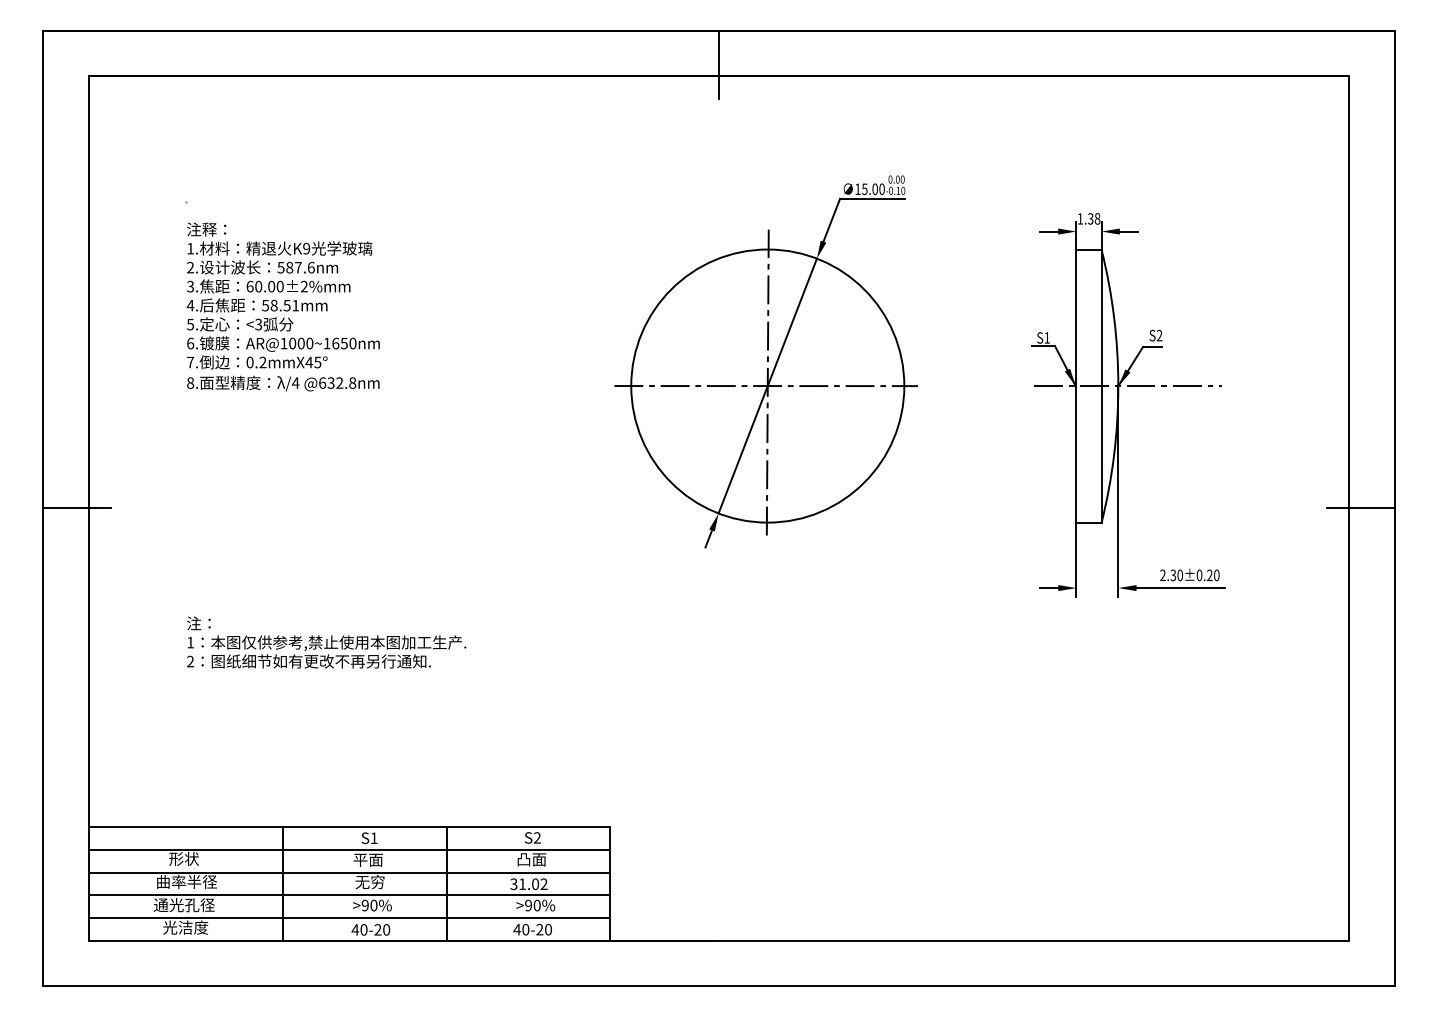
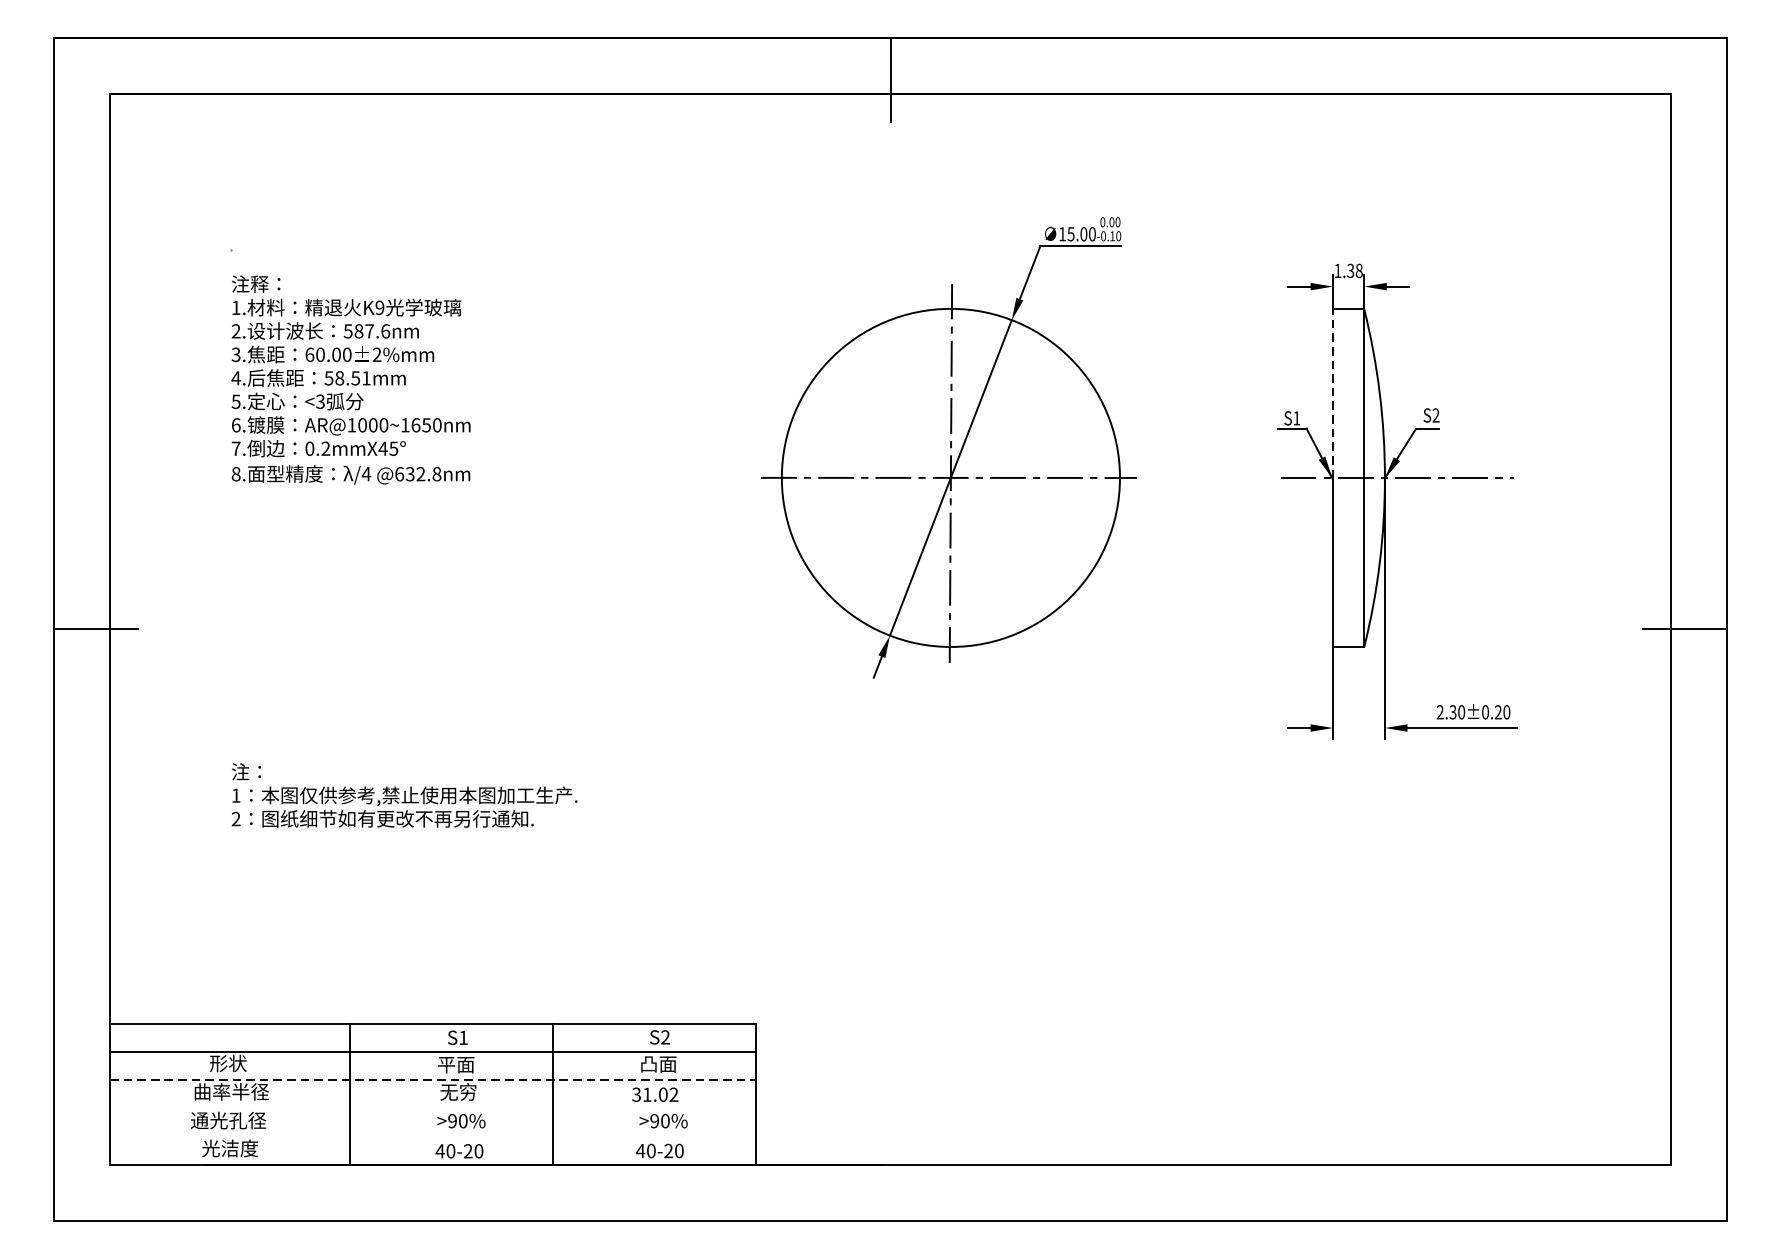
line: (1076, 317) -> (1333, 393), solid -> dashed
line: (349, 872) -> (432, 1080), solid -> dashed
line: (349, 895) -> (432, 1108), removed
line: (349, 918) -> (432, 1137), removed

